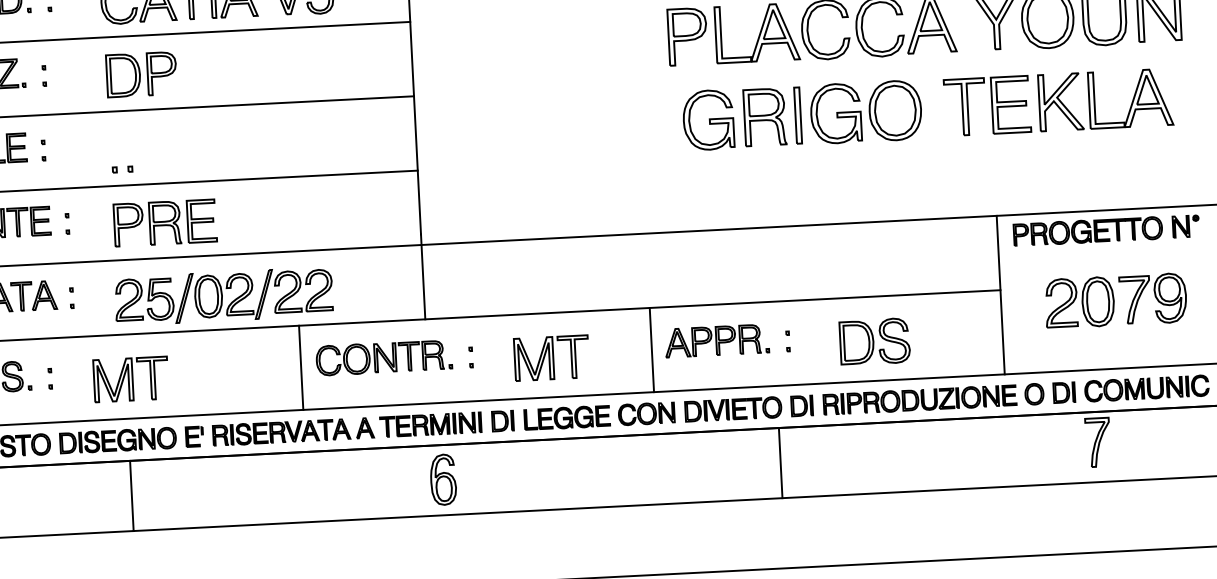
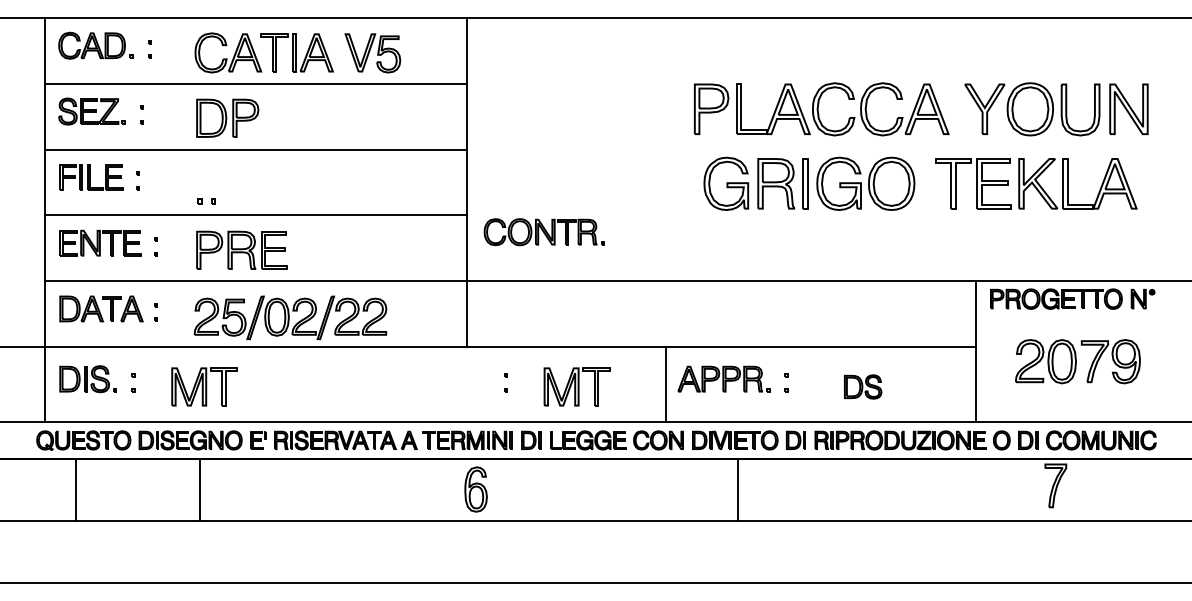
part: (873, 341) -> (862, 386), size x0.6
part: (383, 358) -> (543, 232), moved
line: (301, 368) -> (355, 384), removed
line: (780, 462) -> (737, 489), moved

